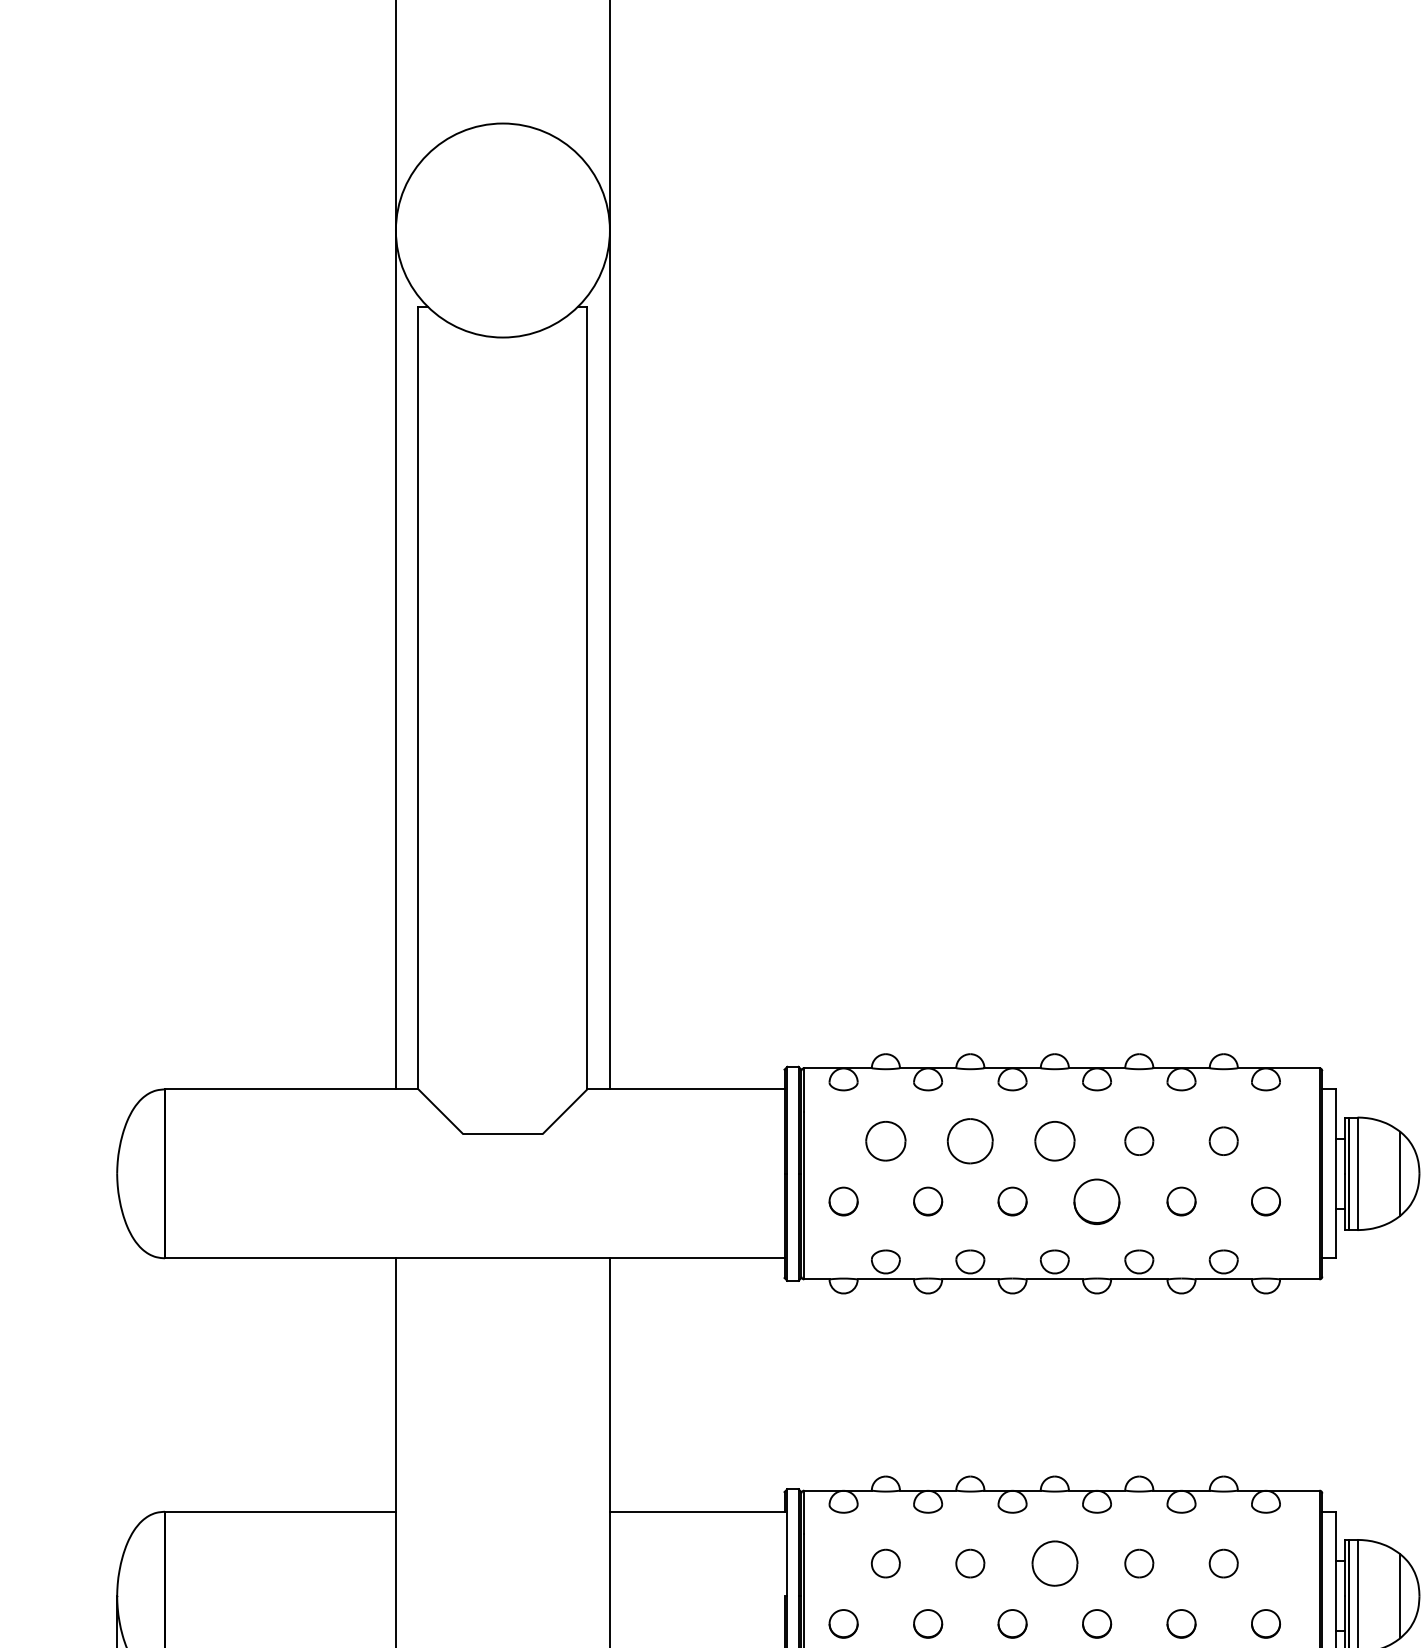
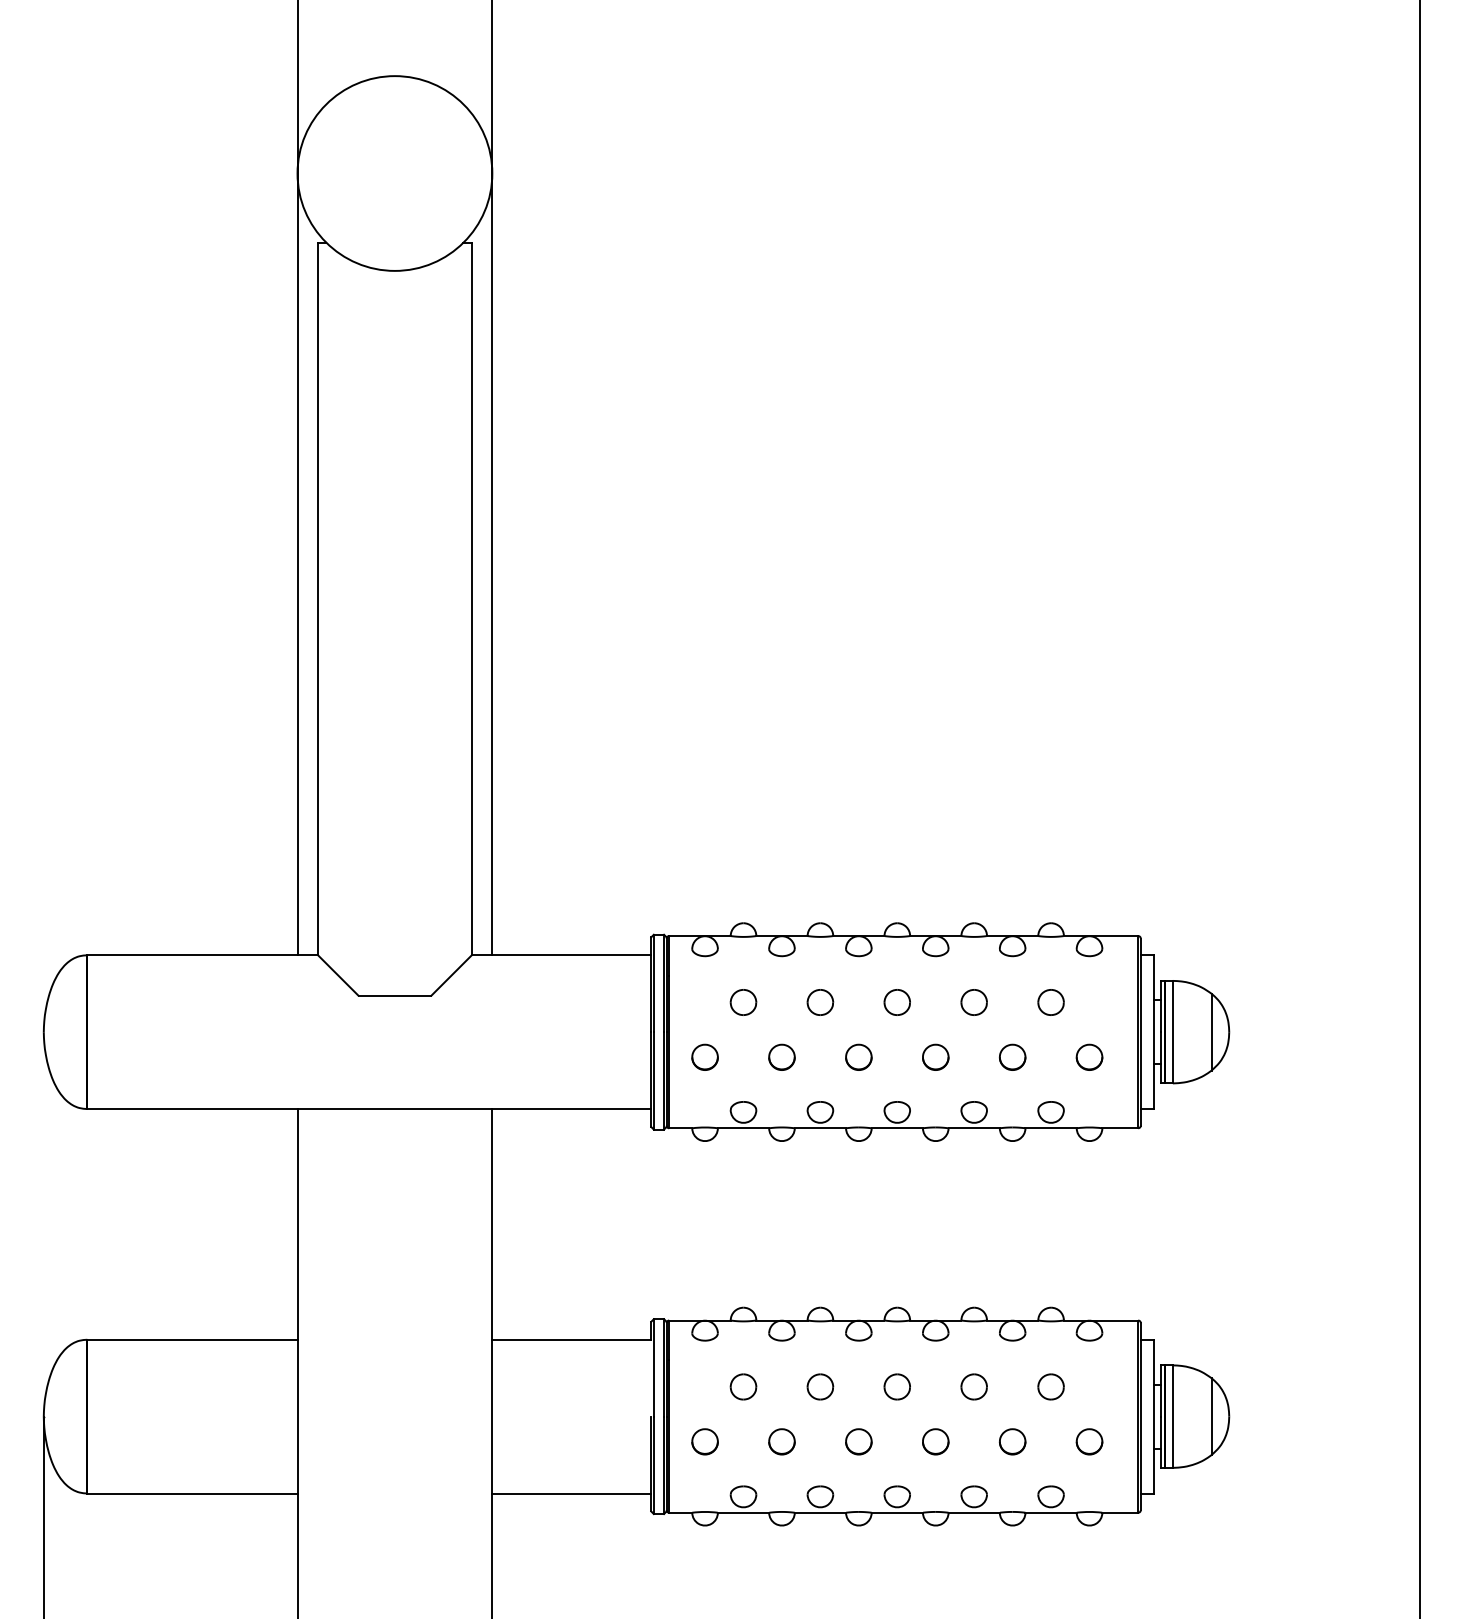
part: (885, 1141) -> (743, 1002), size x0.71
part: (970, 1141) -> (820, 1002), size x0.62
part: (1053, 1141) -> (896, 1002), size x0.71
part: (1096, 1200) -> (935, 1056), size x0.62
part: (1053, 1563) -> (896, 1386), size x0.62

